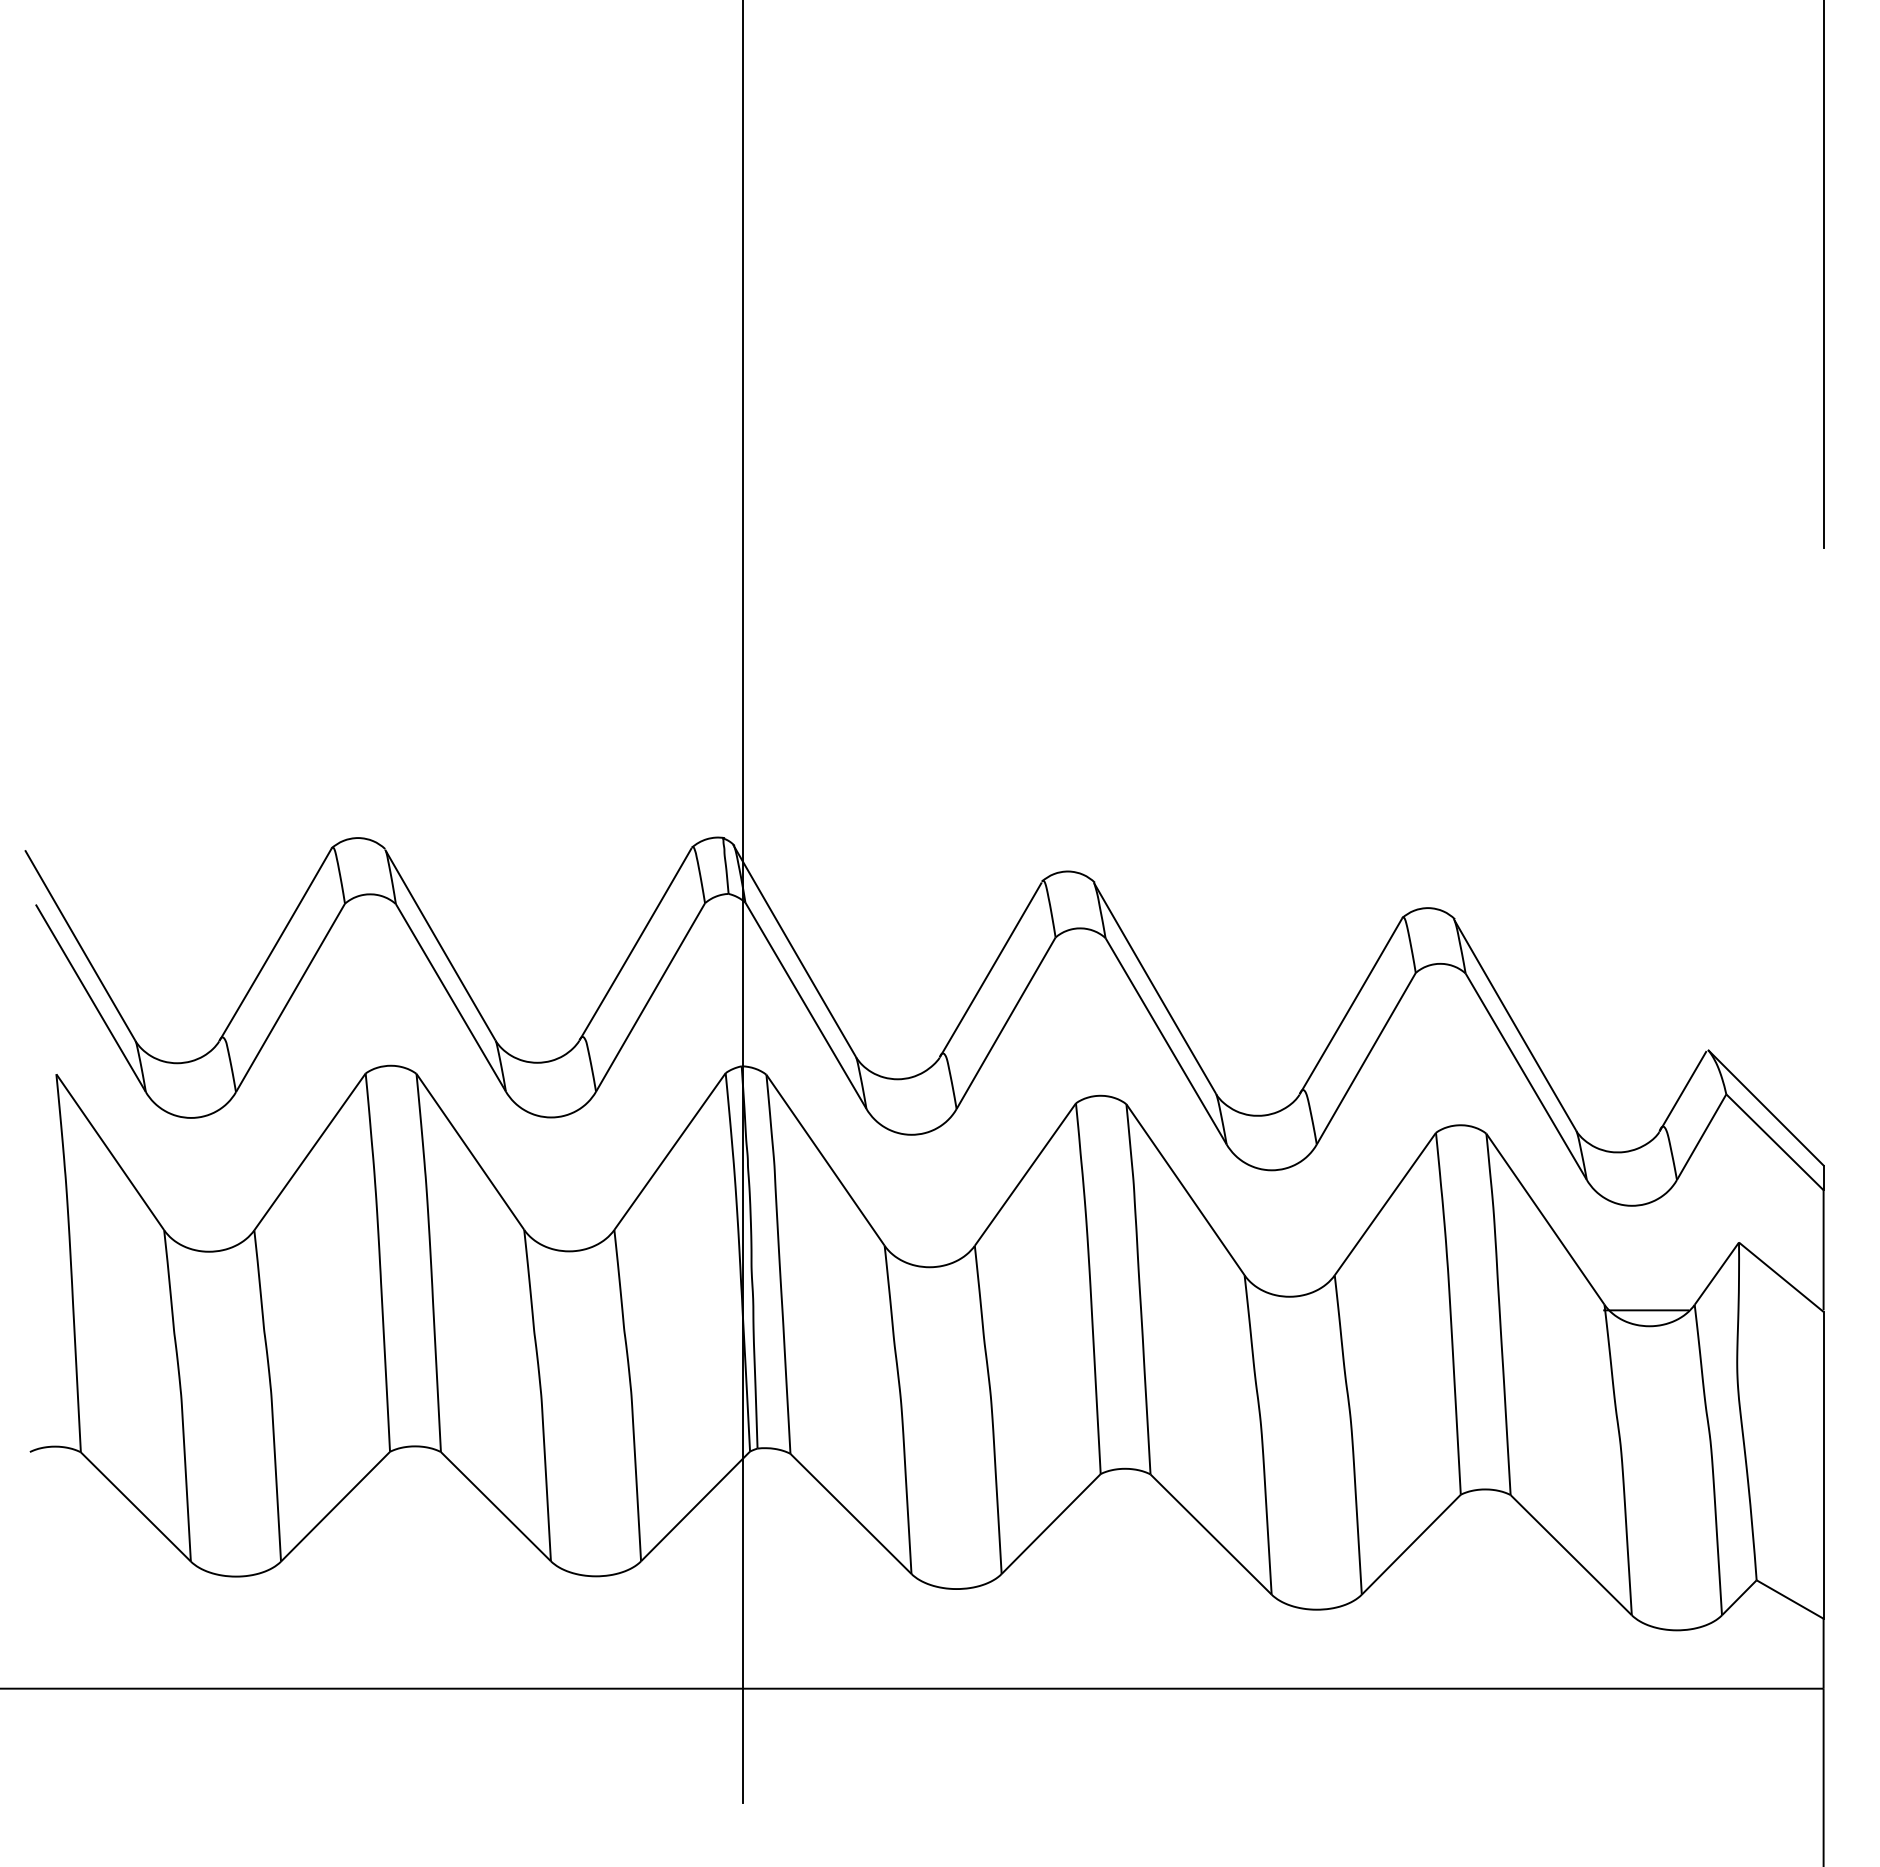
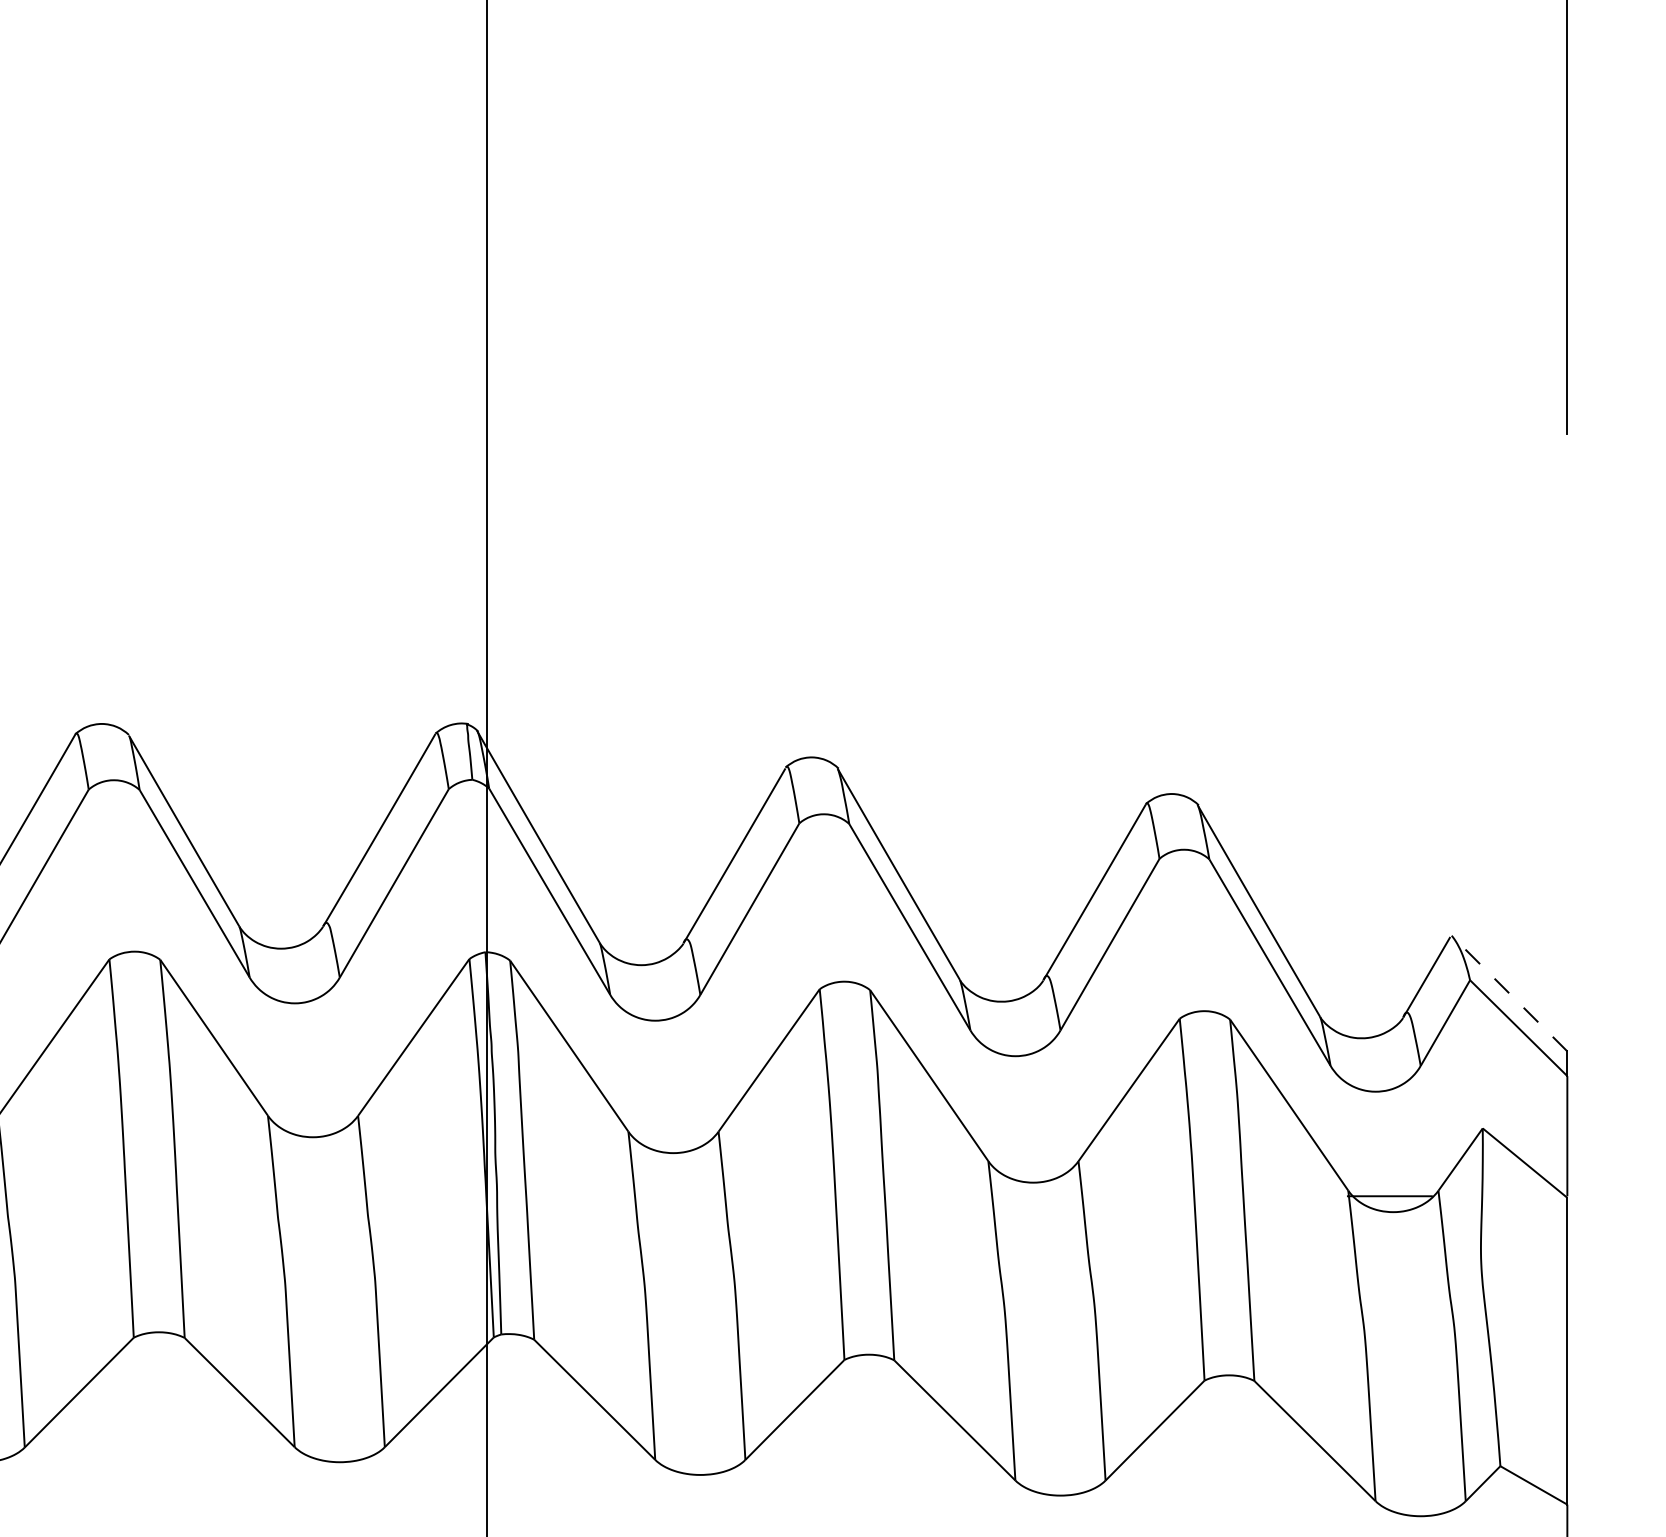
line: (1766, 1108) -> (1510, 994), solid -> dashed

